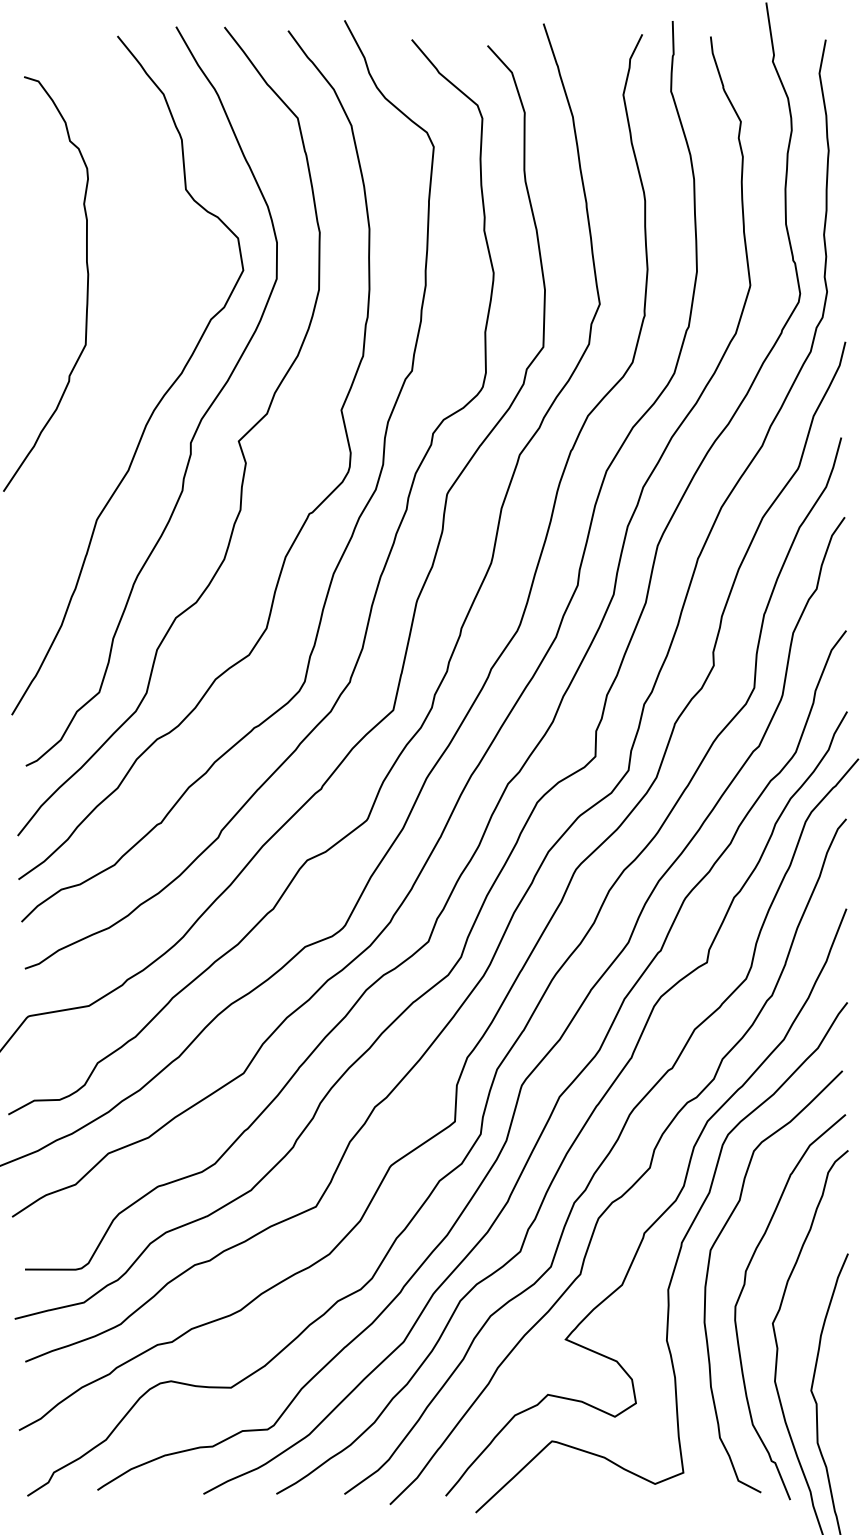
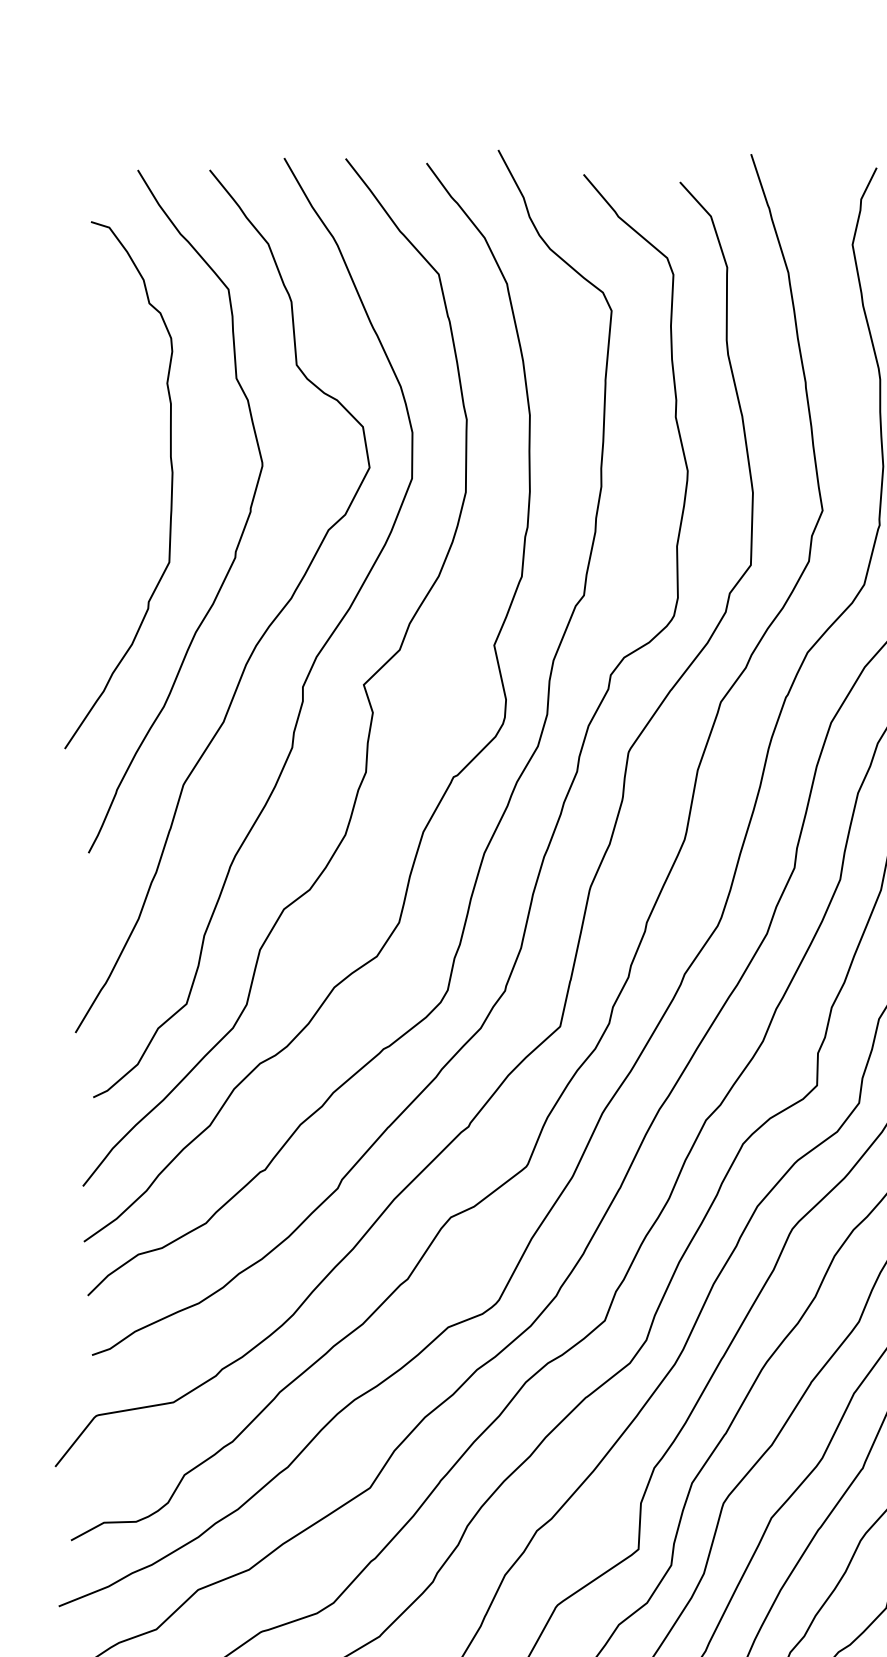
curve: (141, 323) -> (240, 535), added

